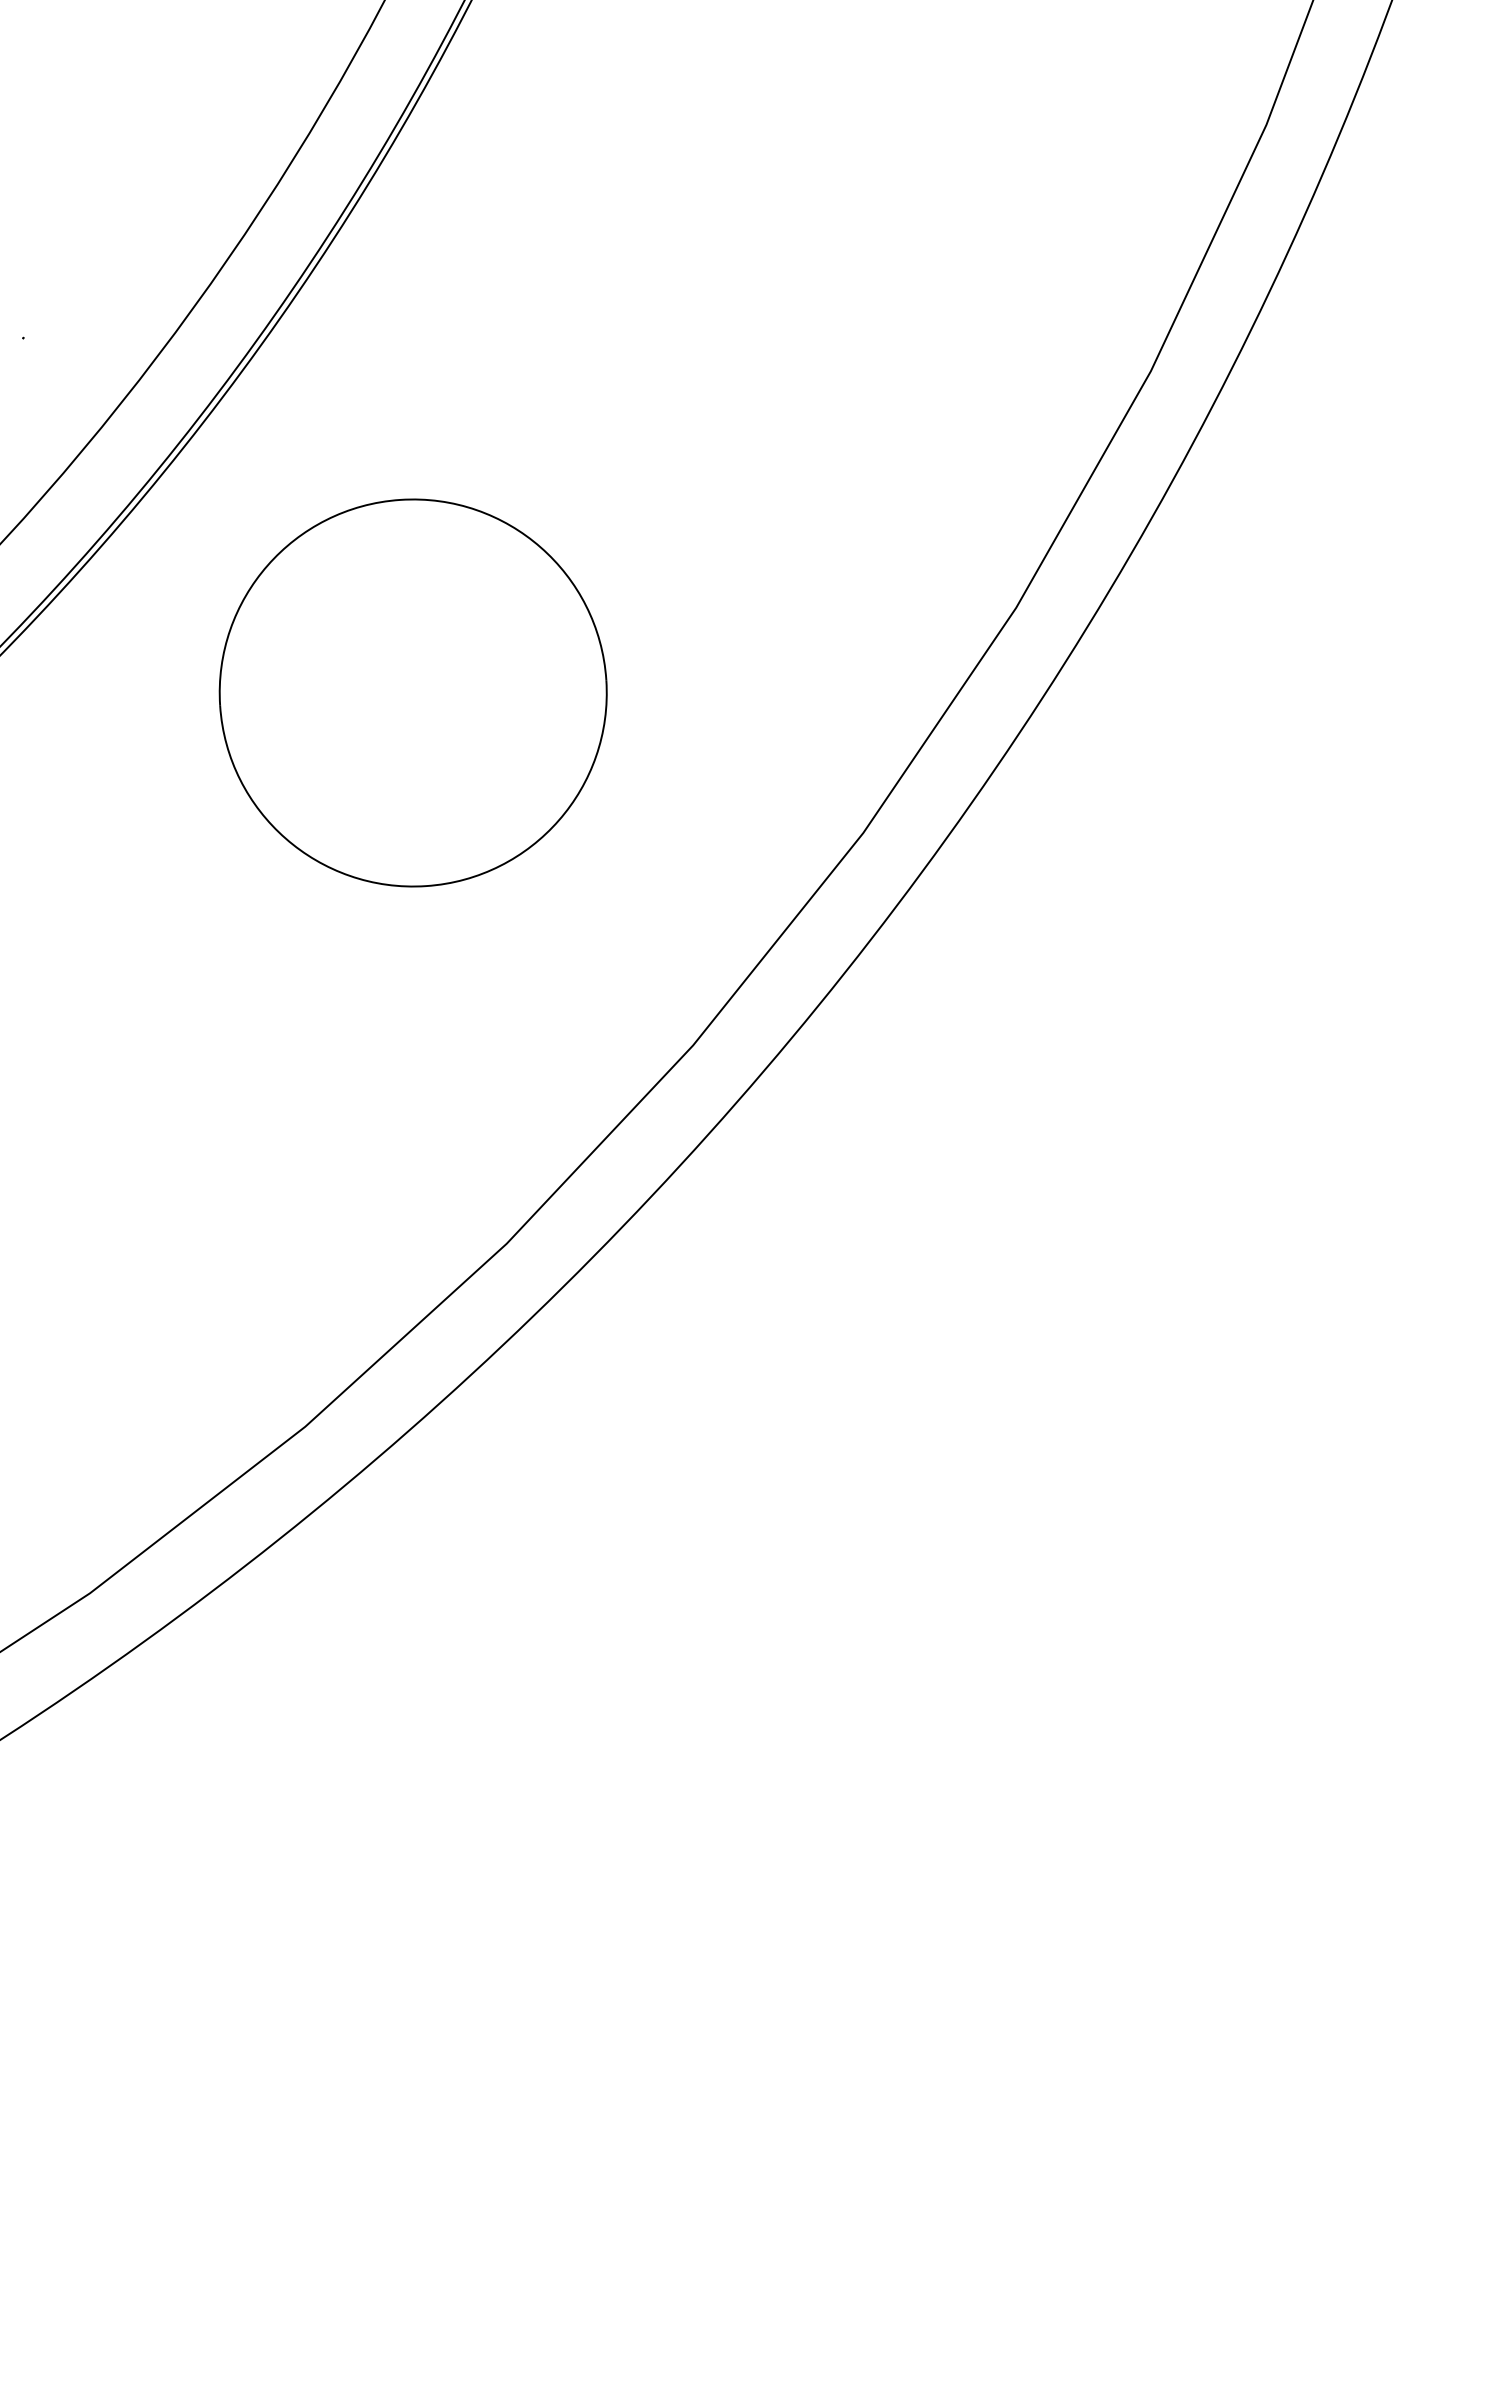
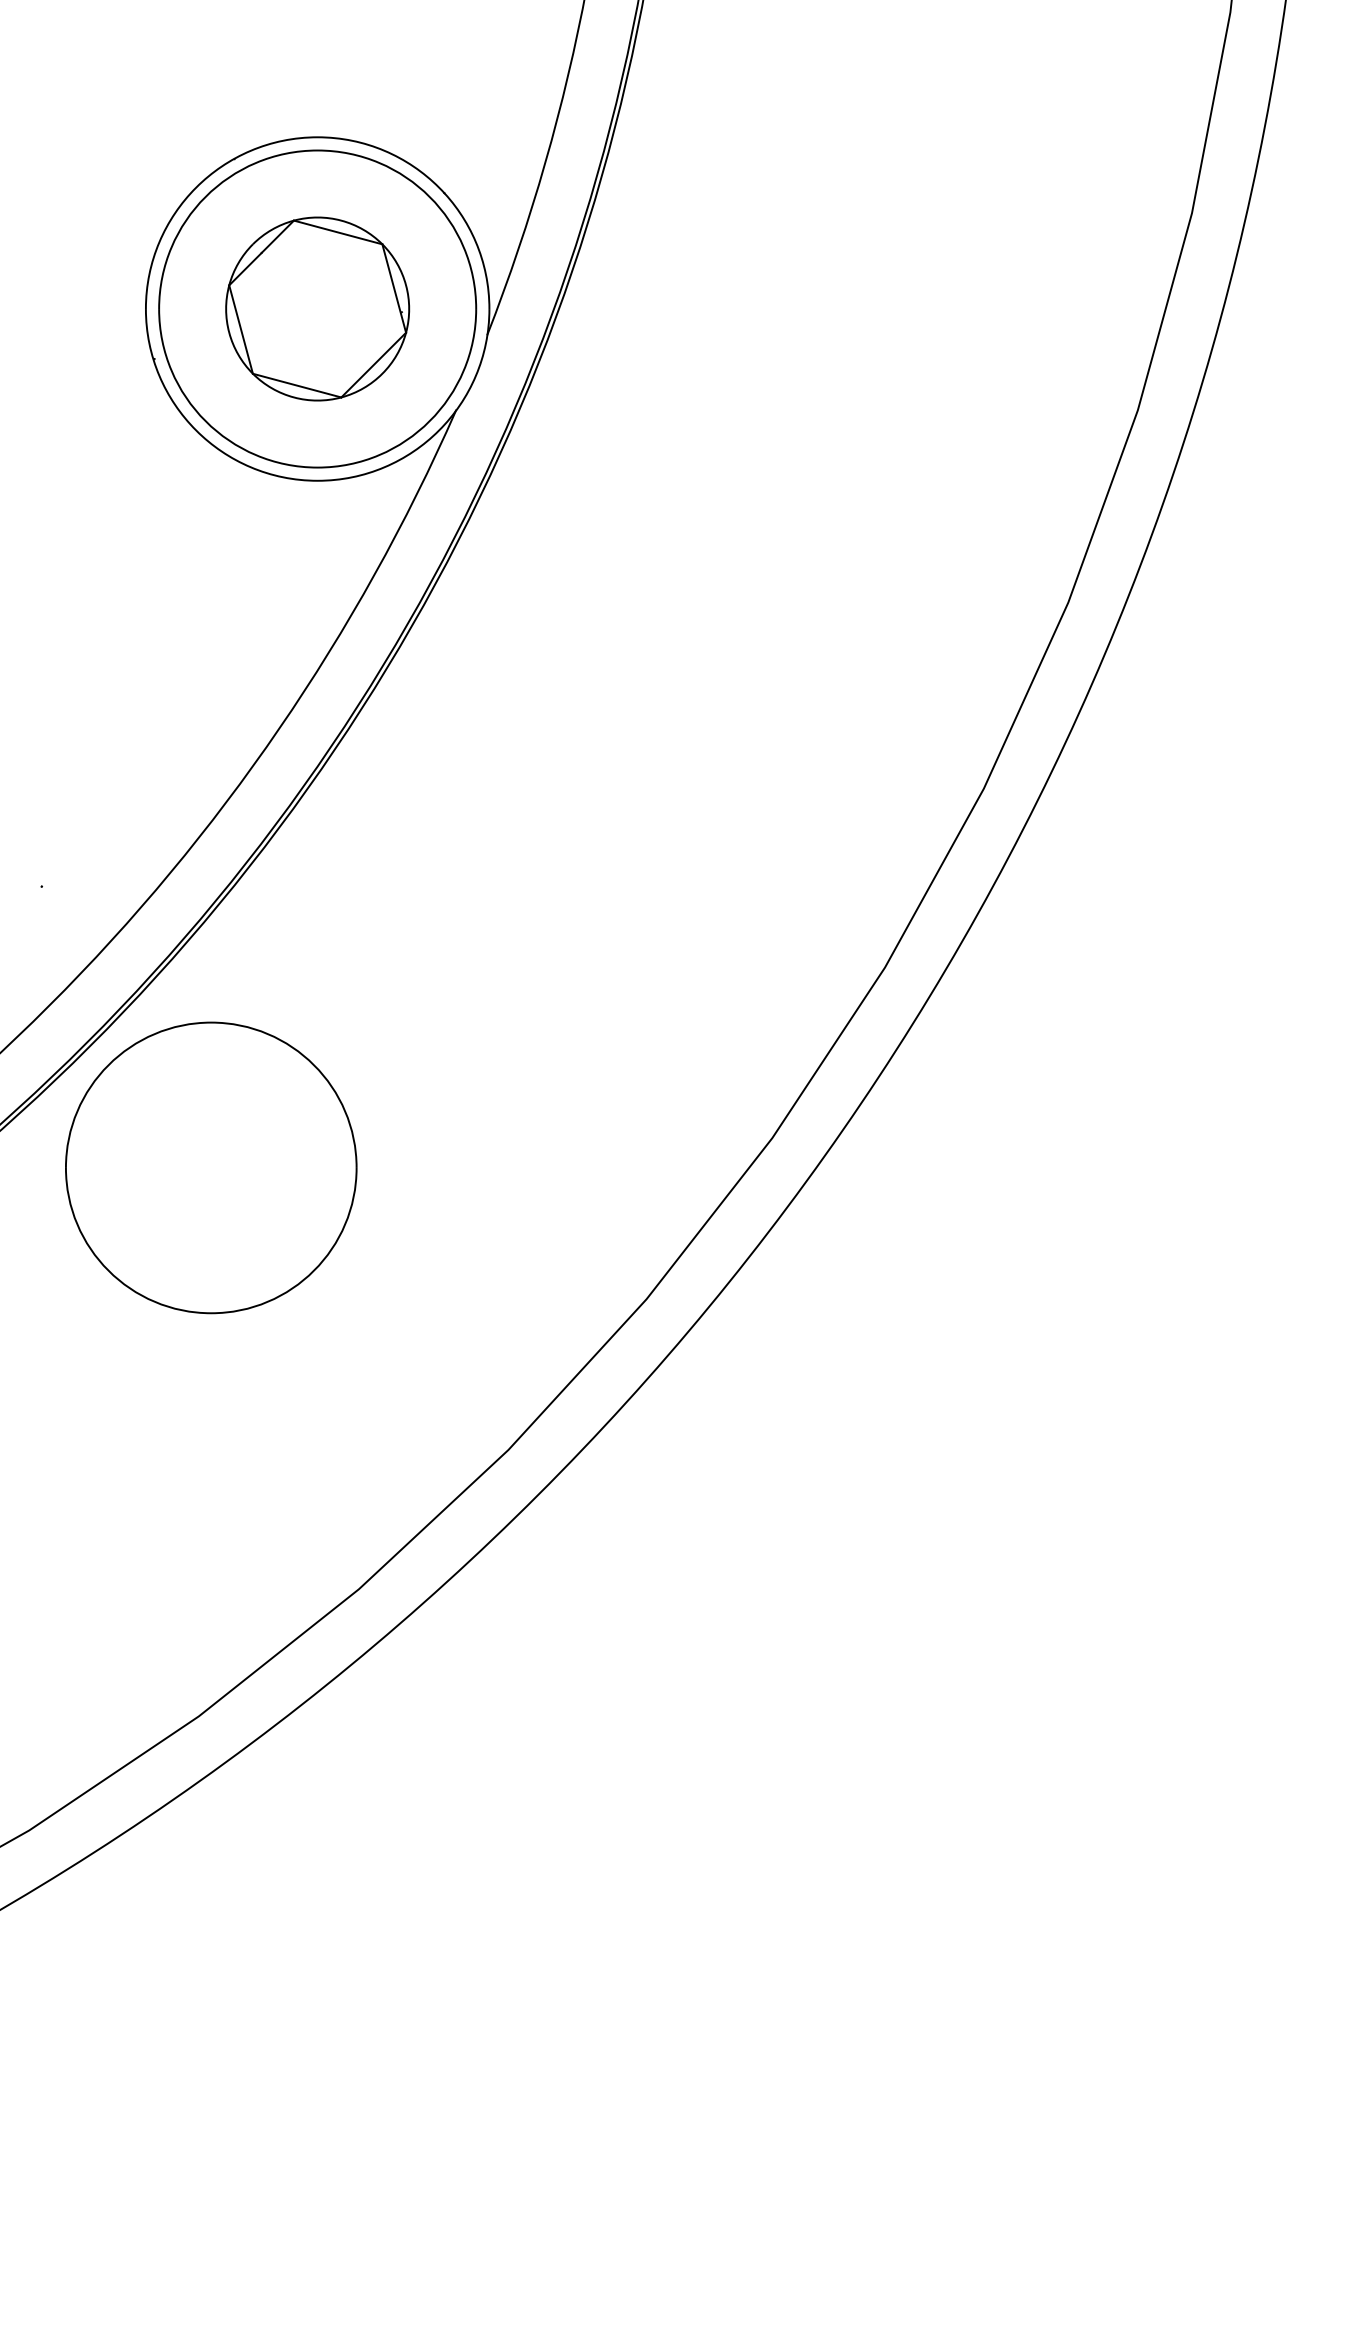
part: (413, 692) -> (211, 1167), moved

